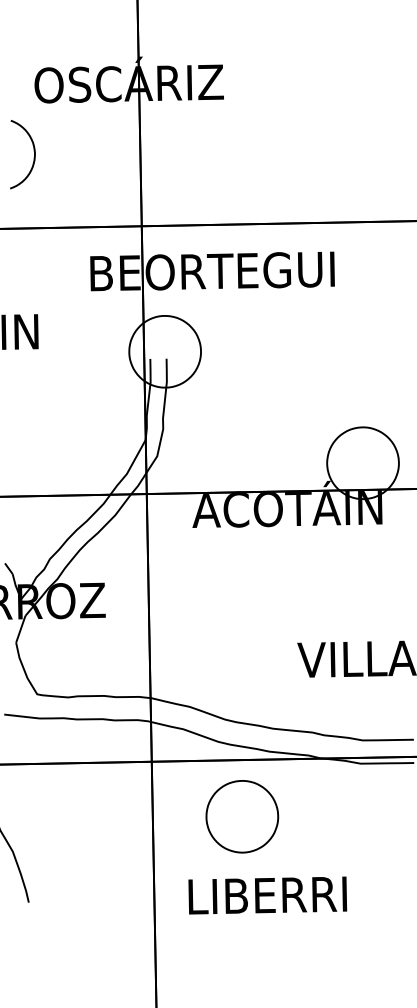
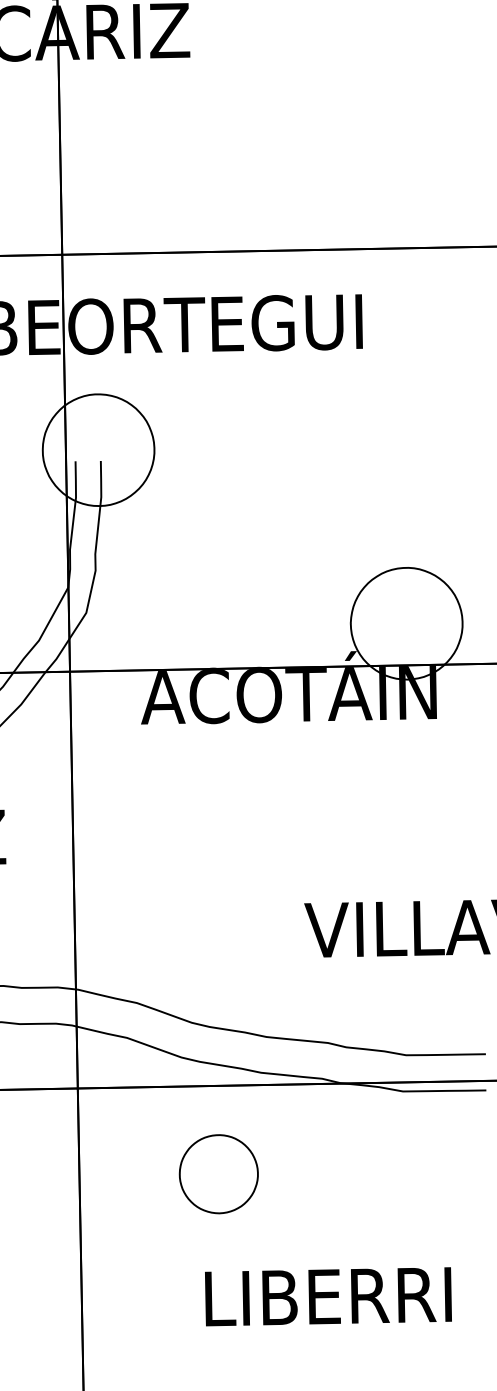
part: (242, 816) -> (219, 1173), size x0.7
text: (267, 895) -> (328, 1296), moved

